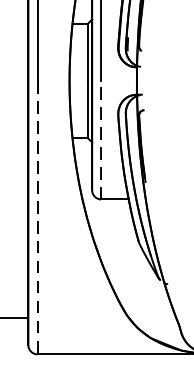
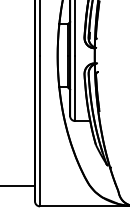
line: (101, 140) -> (75, 88), dashed -> solid
line: (38, 218) -> (40, 131), dashed -> solid

